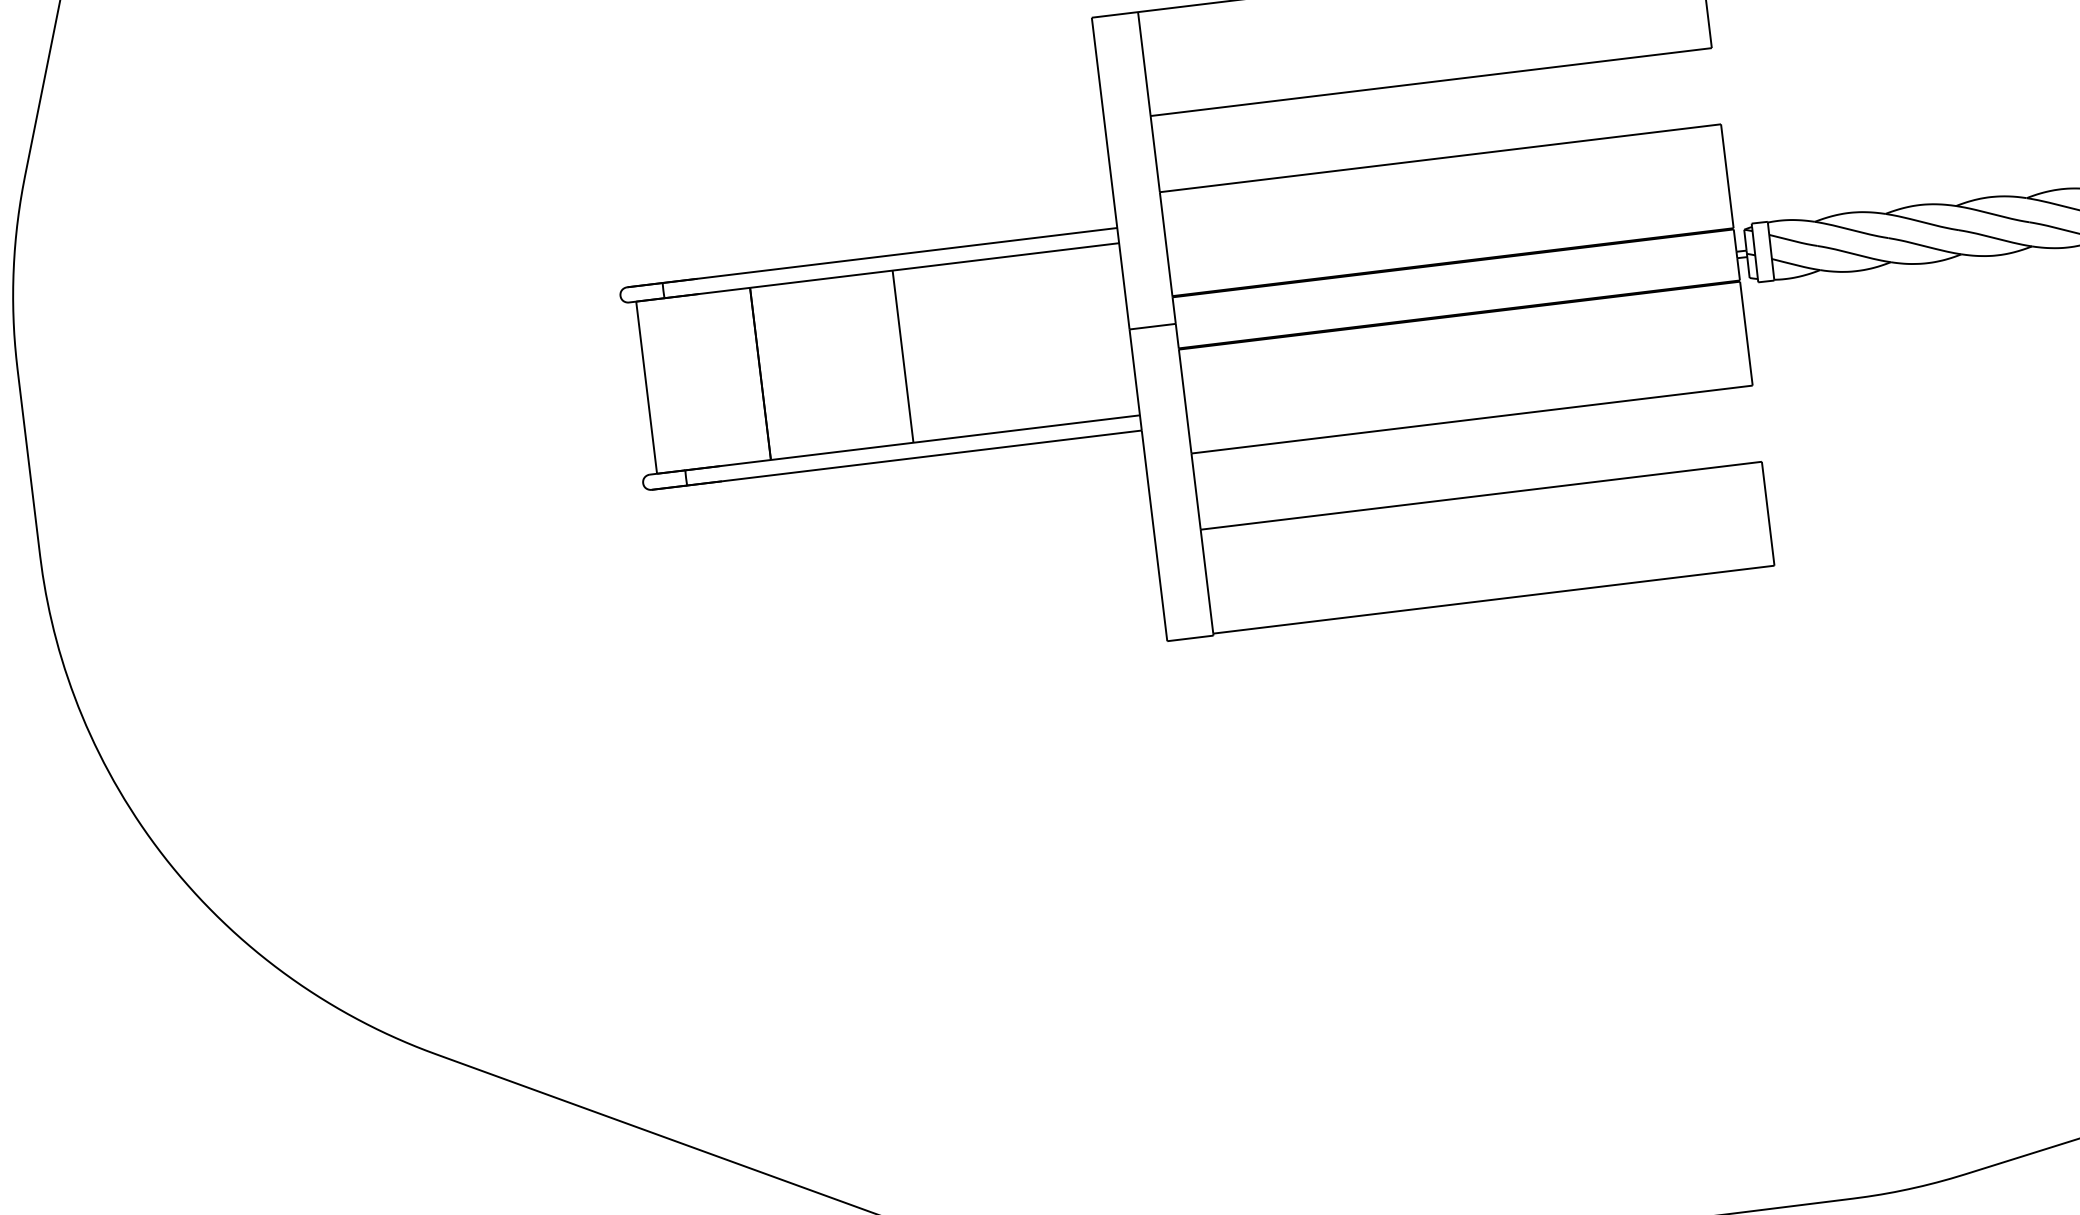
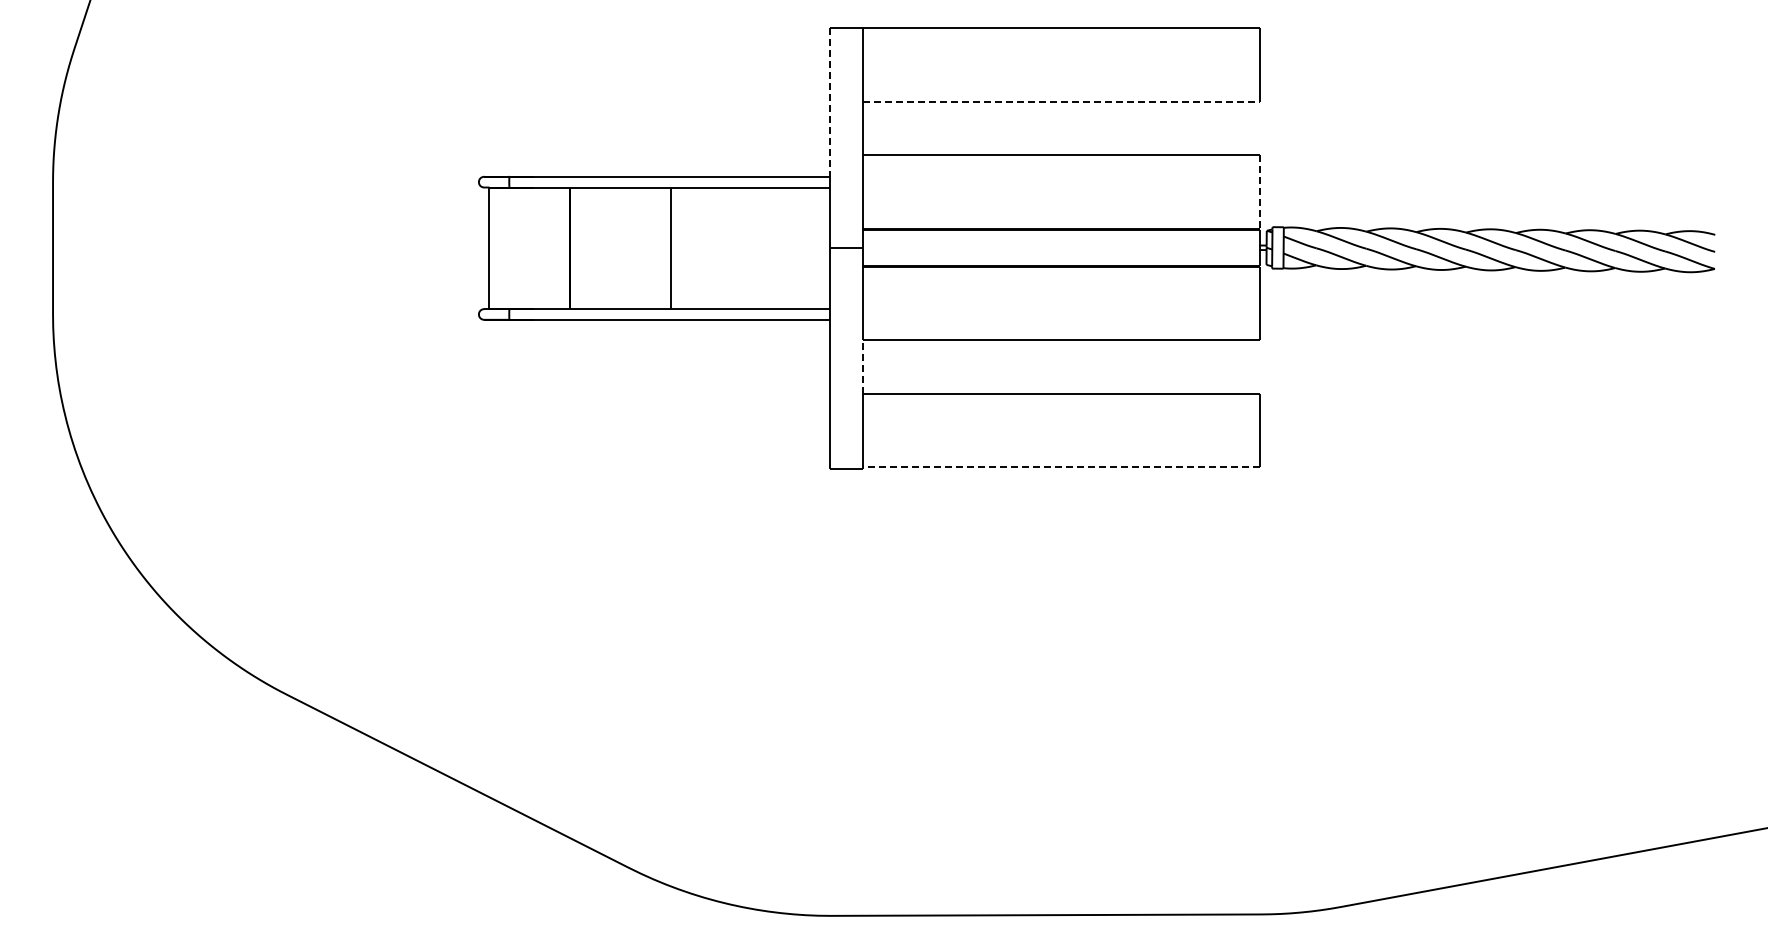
line: (1431, 81) -> (1061, 101), solid -> dashed
line: (1104, 124) -> (830, 103), solid -> dashed
line: (1727, 176) -> (1259, 192), solid -> dashed
line: (1196, 490) -> (863, 366), solid -> dashed
line: (1492, 600) -> (1060, 467), solid -> dashed

